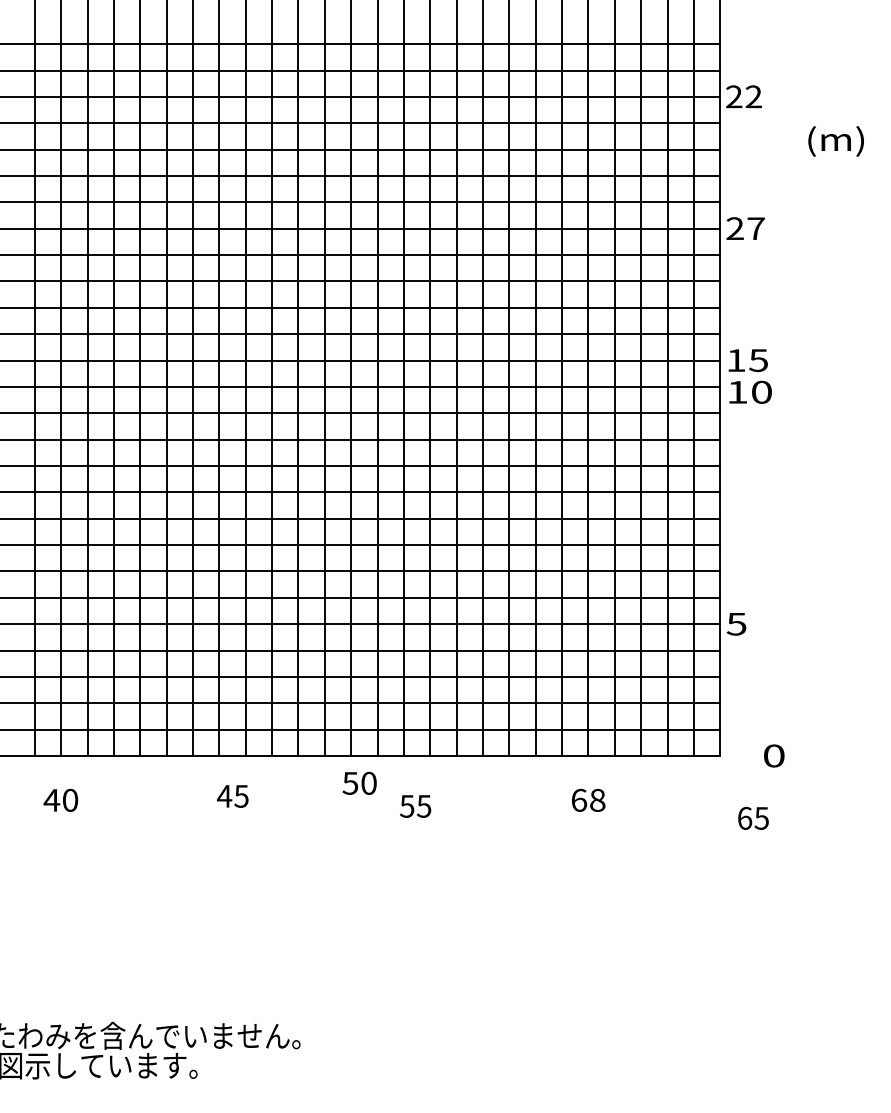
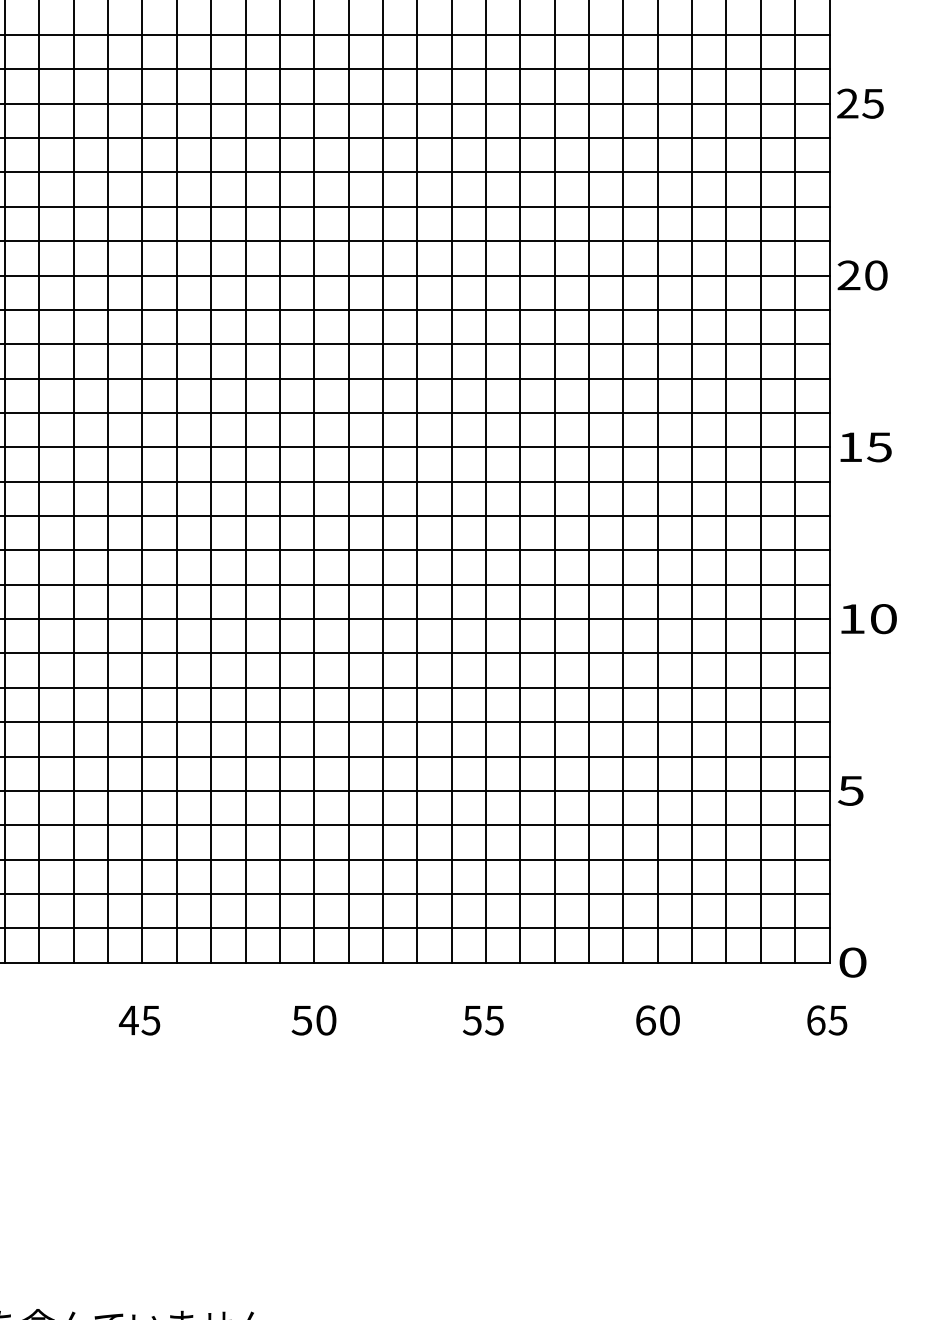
text: (753, 96) -> (872, 103), 22 -> 25
text: (755, 228) -> (875, 275), 27 -> 20
text: (750, 391) -> (868, 617), moved
text: (774, 755) -> (853, 961), moved
text: (359, 782) -> (313, 1019), moved
text: (232, 796) -> (139, 1020), moved
text: (597, 800) -> (669, 1020), 68 -> 60
text: (415, 806) -> (483, 1020), moved
text: (753, 817) -> (827, 1019), moved

